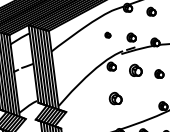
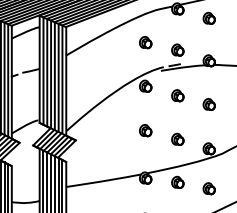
part: (107, 34) -> (145, 42), size x1.67
part: (135, 70) -> (177, 95), size x0.71
part: (115, 98) -> (145, 130), size x0.71
part: (139, 101) -> (177, 138), added

